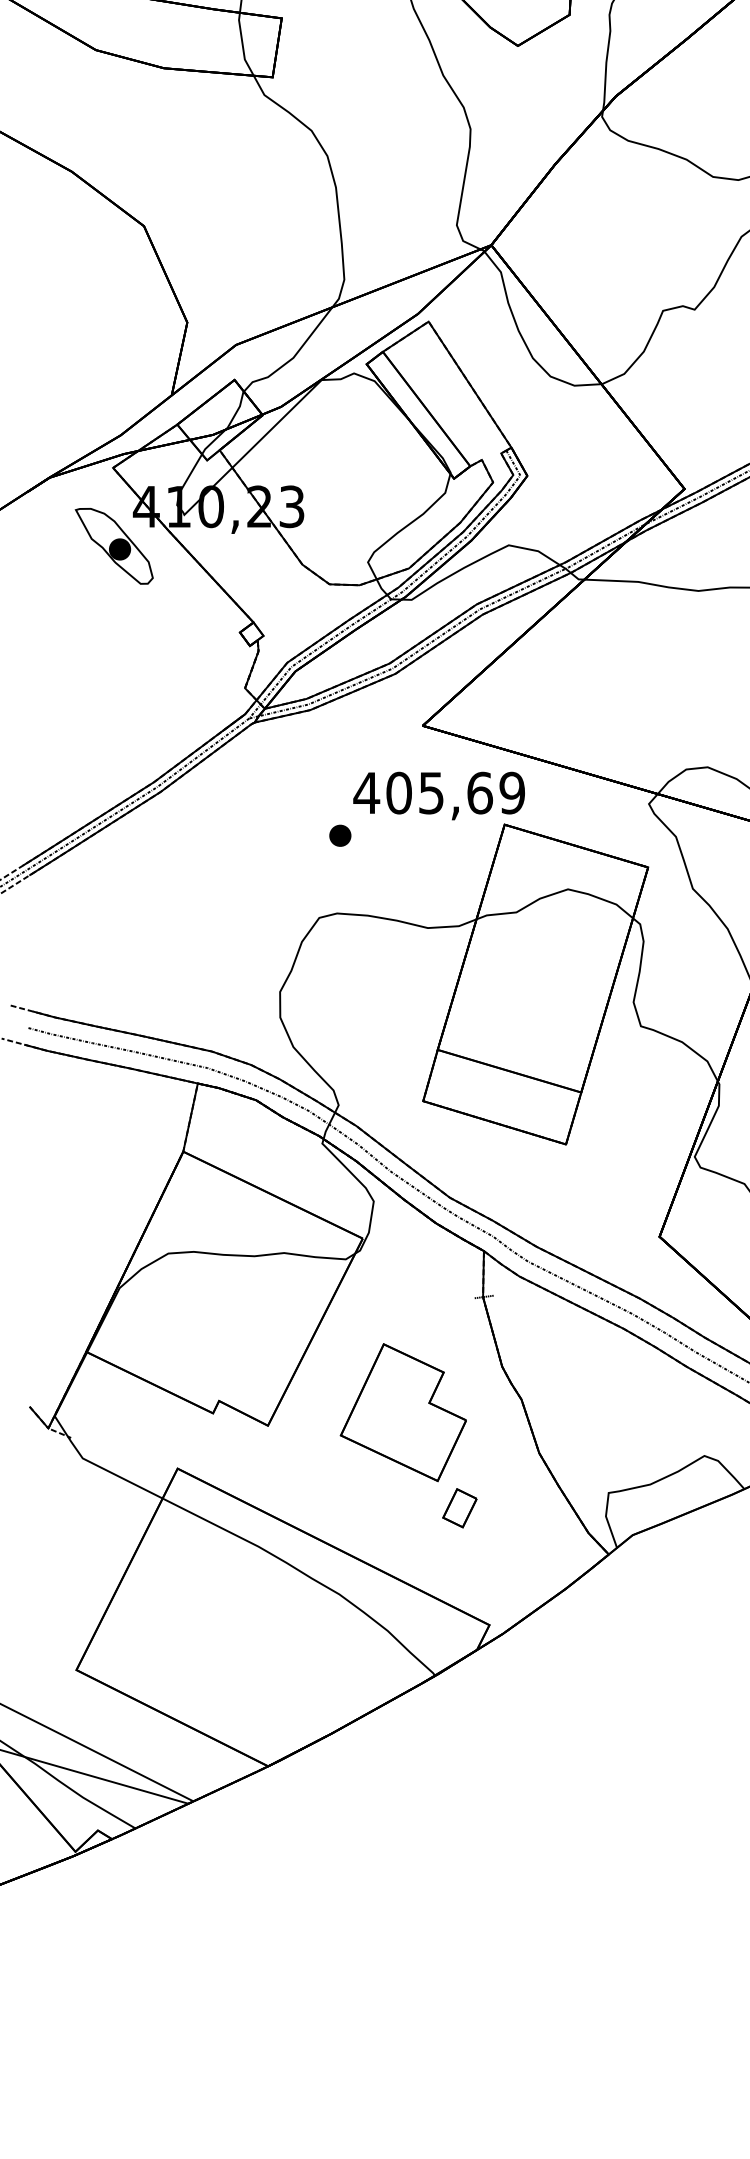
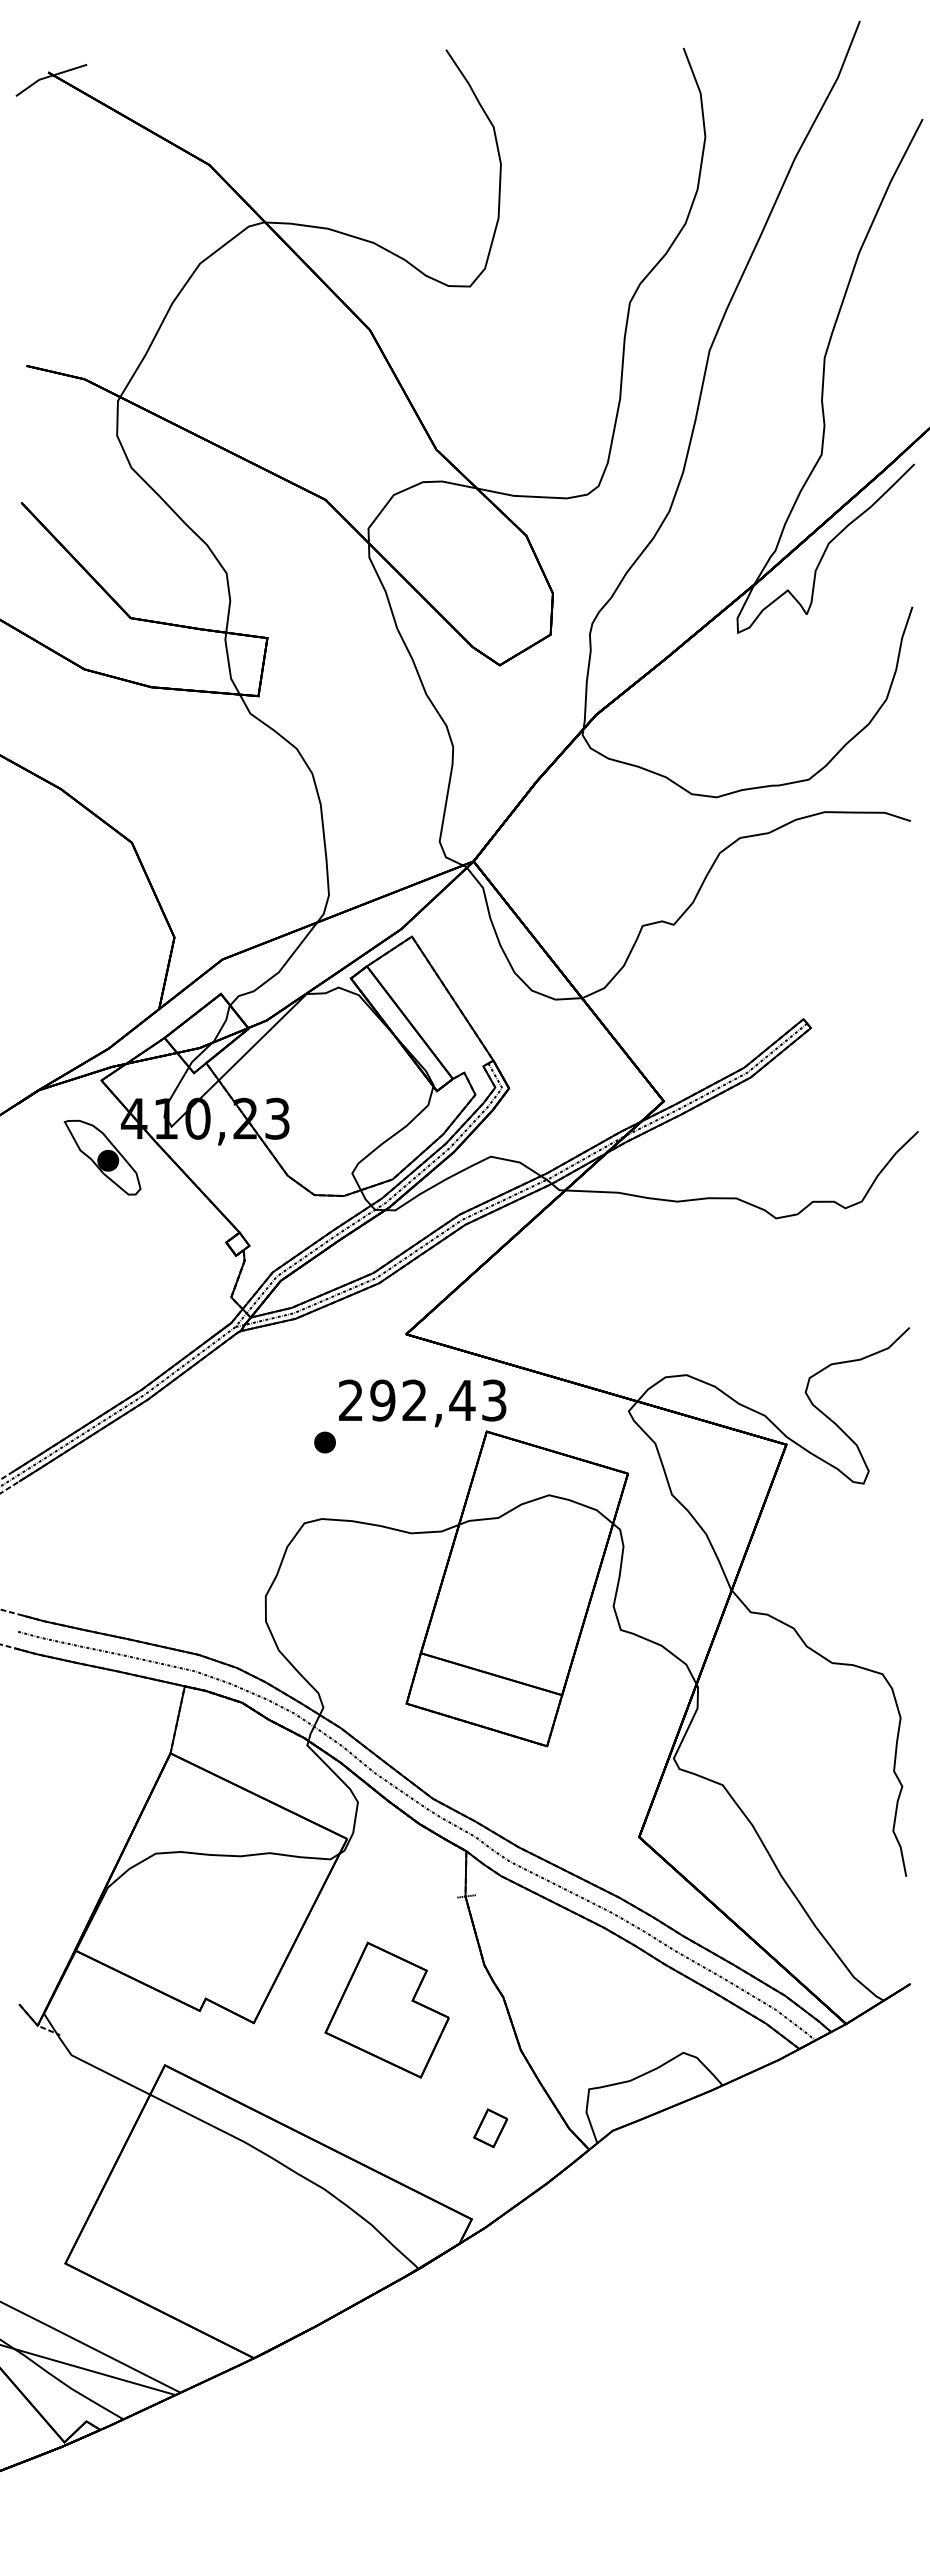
text: (438, 793) -> (421, 1400), 405,69 -> 292,43
part: (459, 1508) -> (490, 2128), moved

